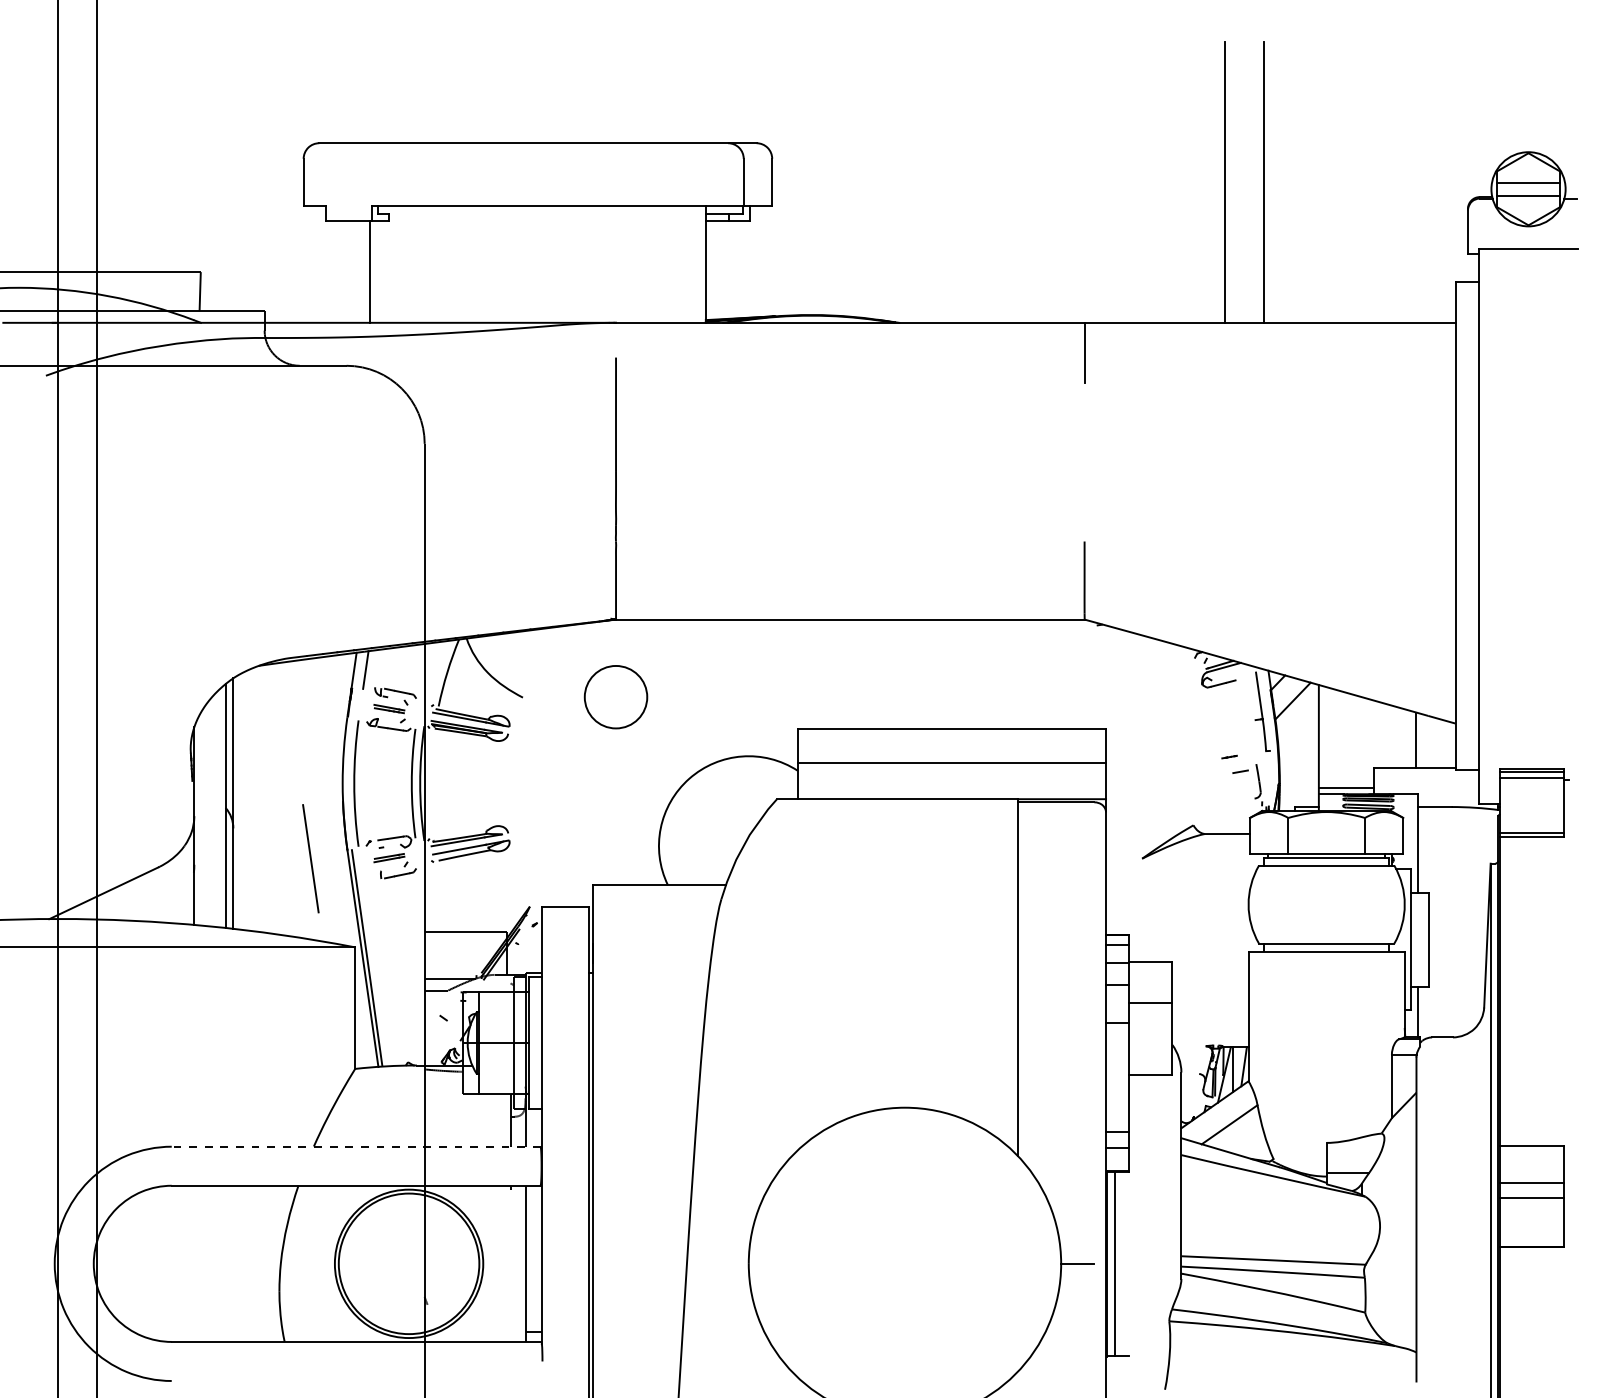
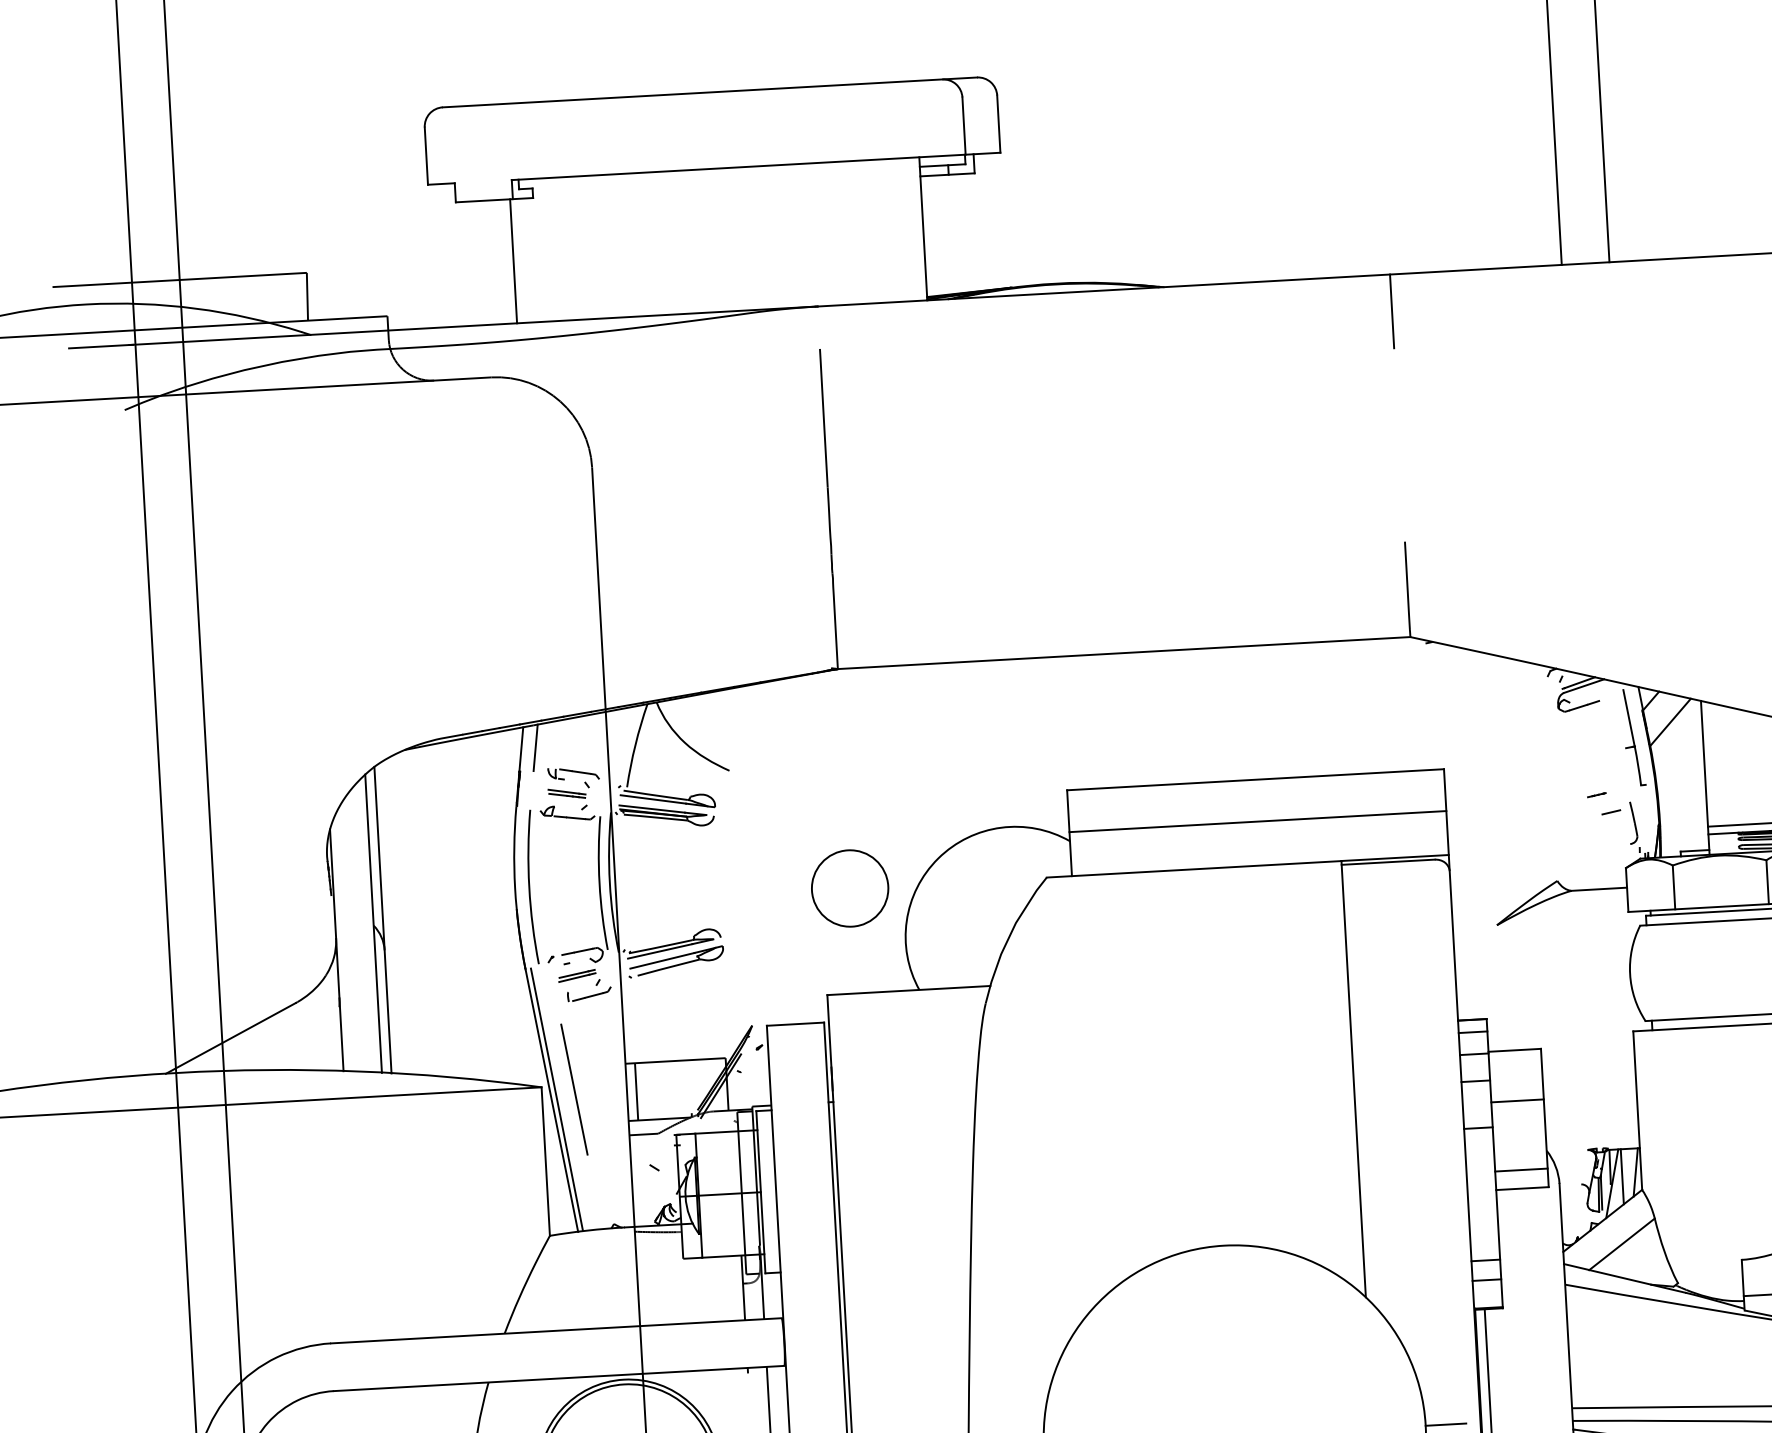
circle: (615, 697) -> (849, 888), moved
line: (310, 858) -> (573, 1089), moved
line: (432, 954) -> (636, 1090), added
line: (1150, 1059) -> (1520, 1169), added
line: (355, 1146) -> (555, 1330), dashed -> solid

